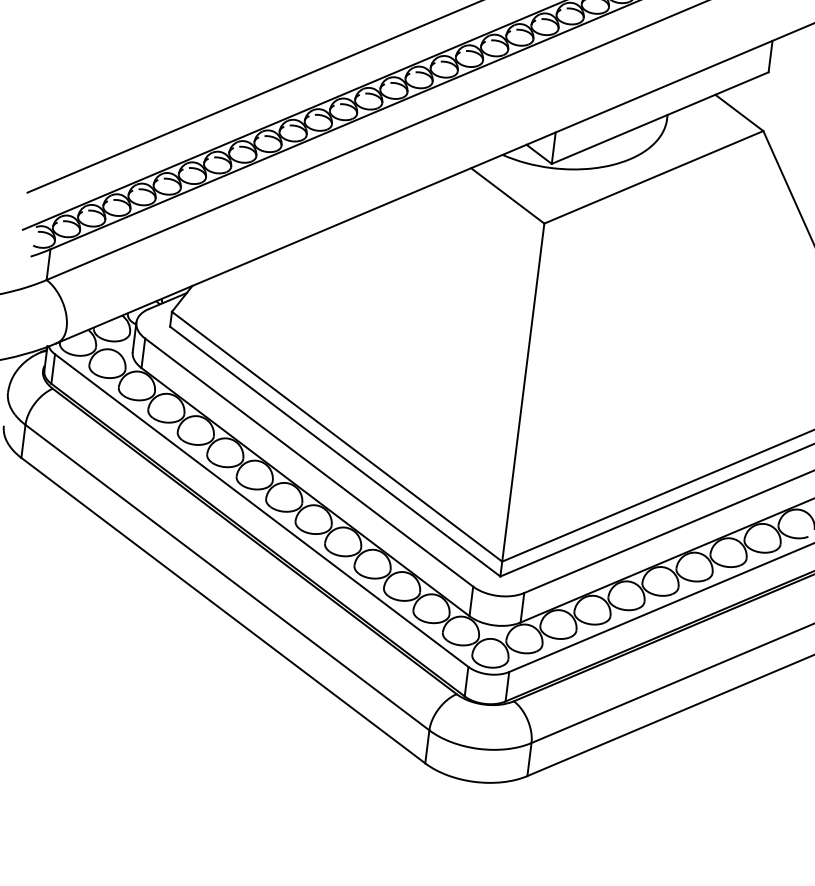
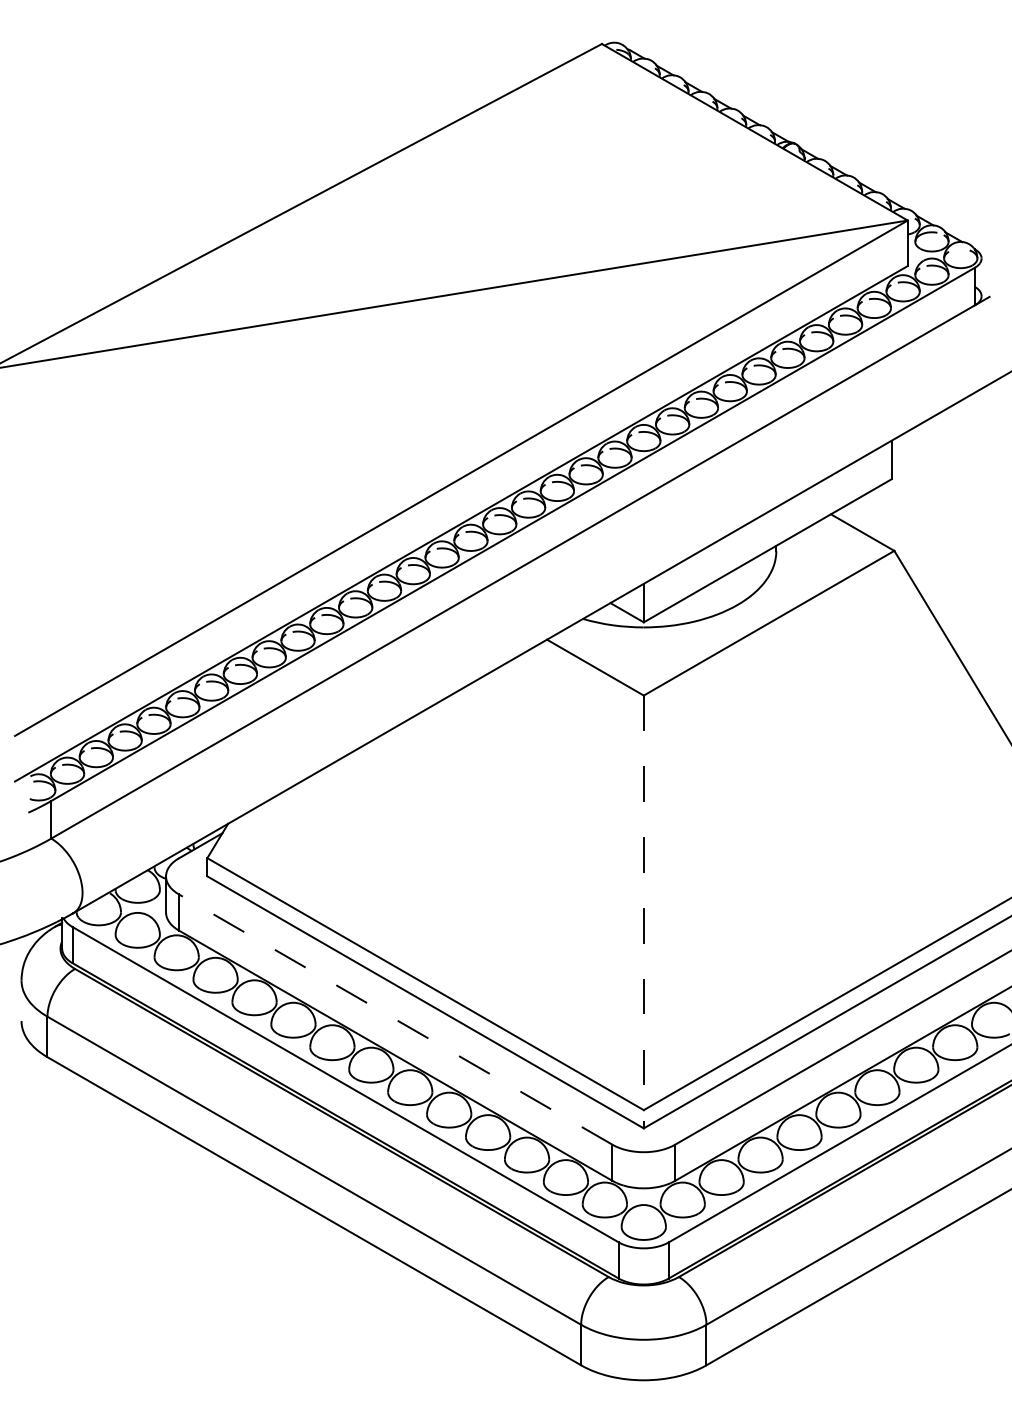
line: (522, 400) -> (643, 912), solid -> dashed
line: (308, 462) -> (395, 1019), solid -> dashed

